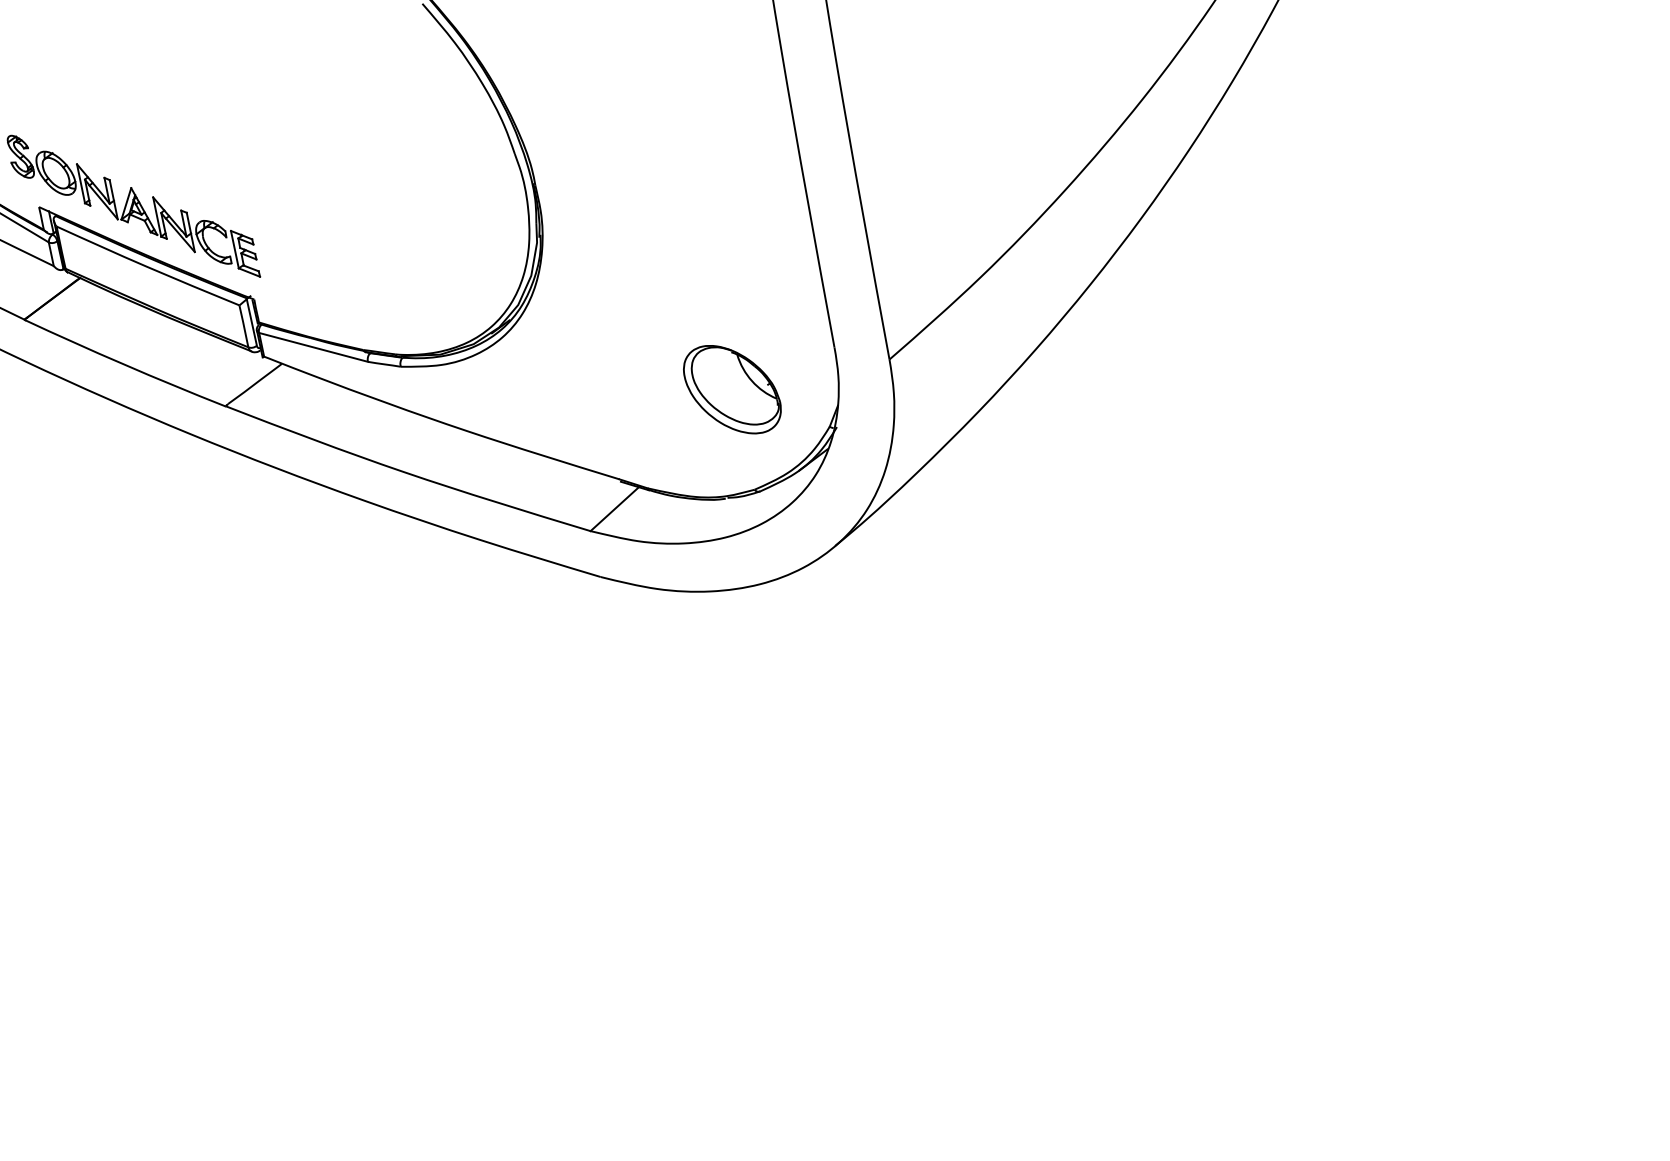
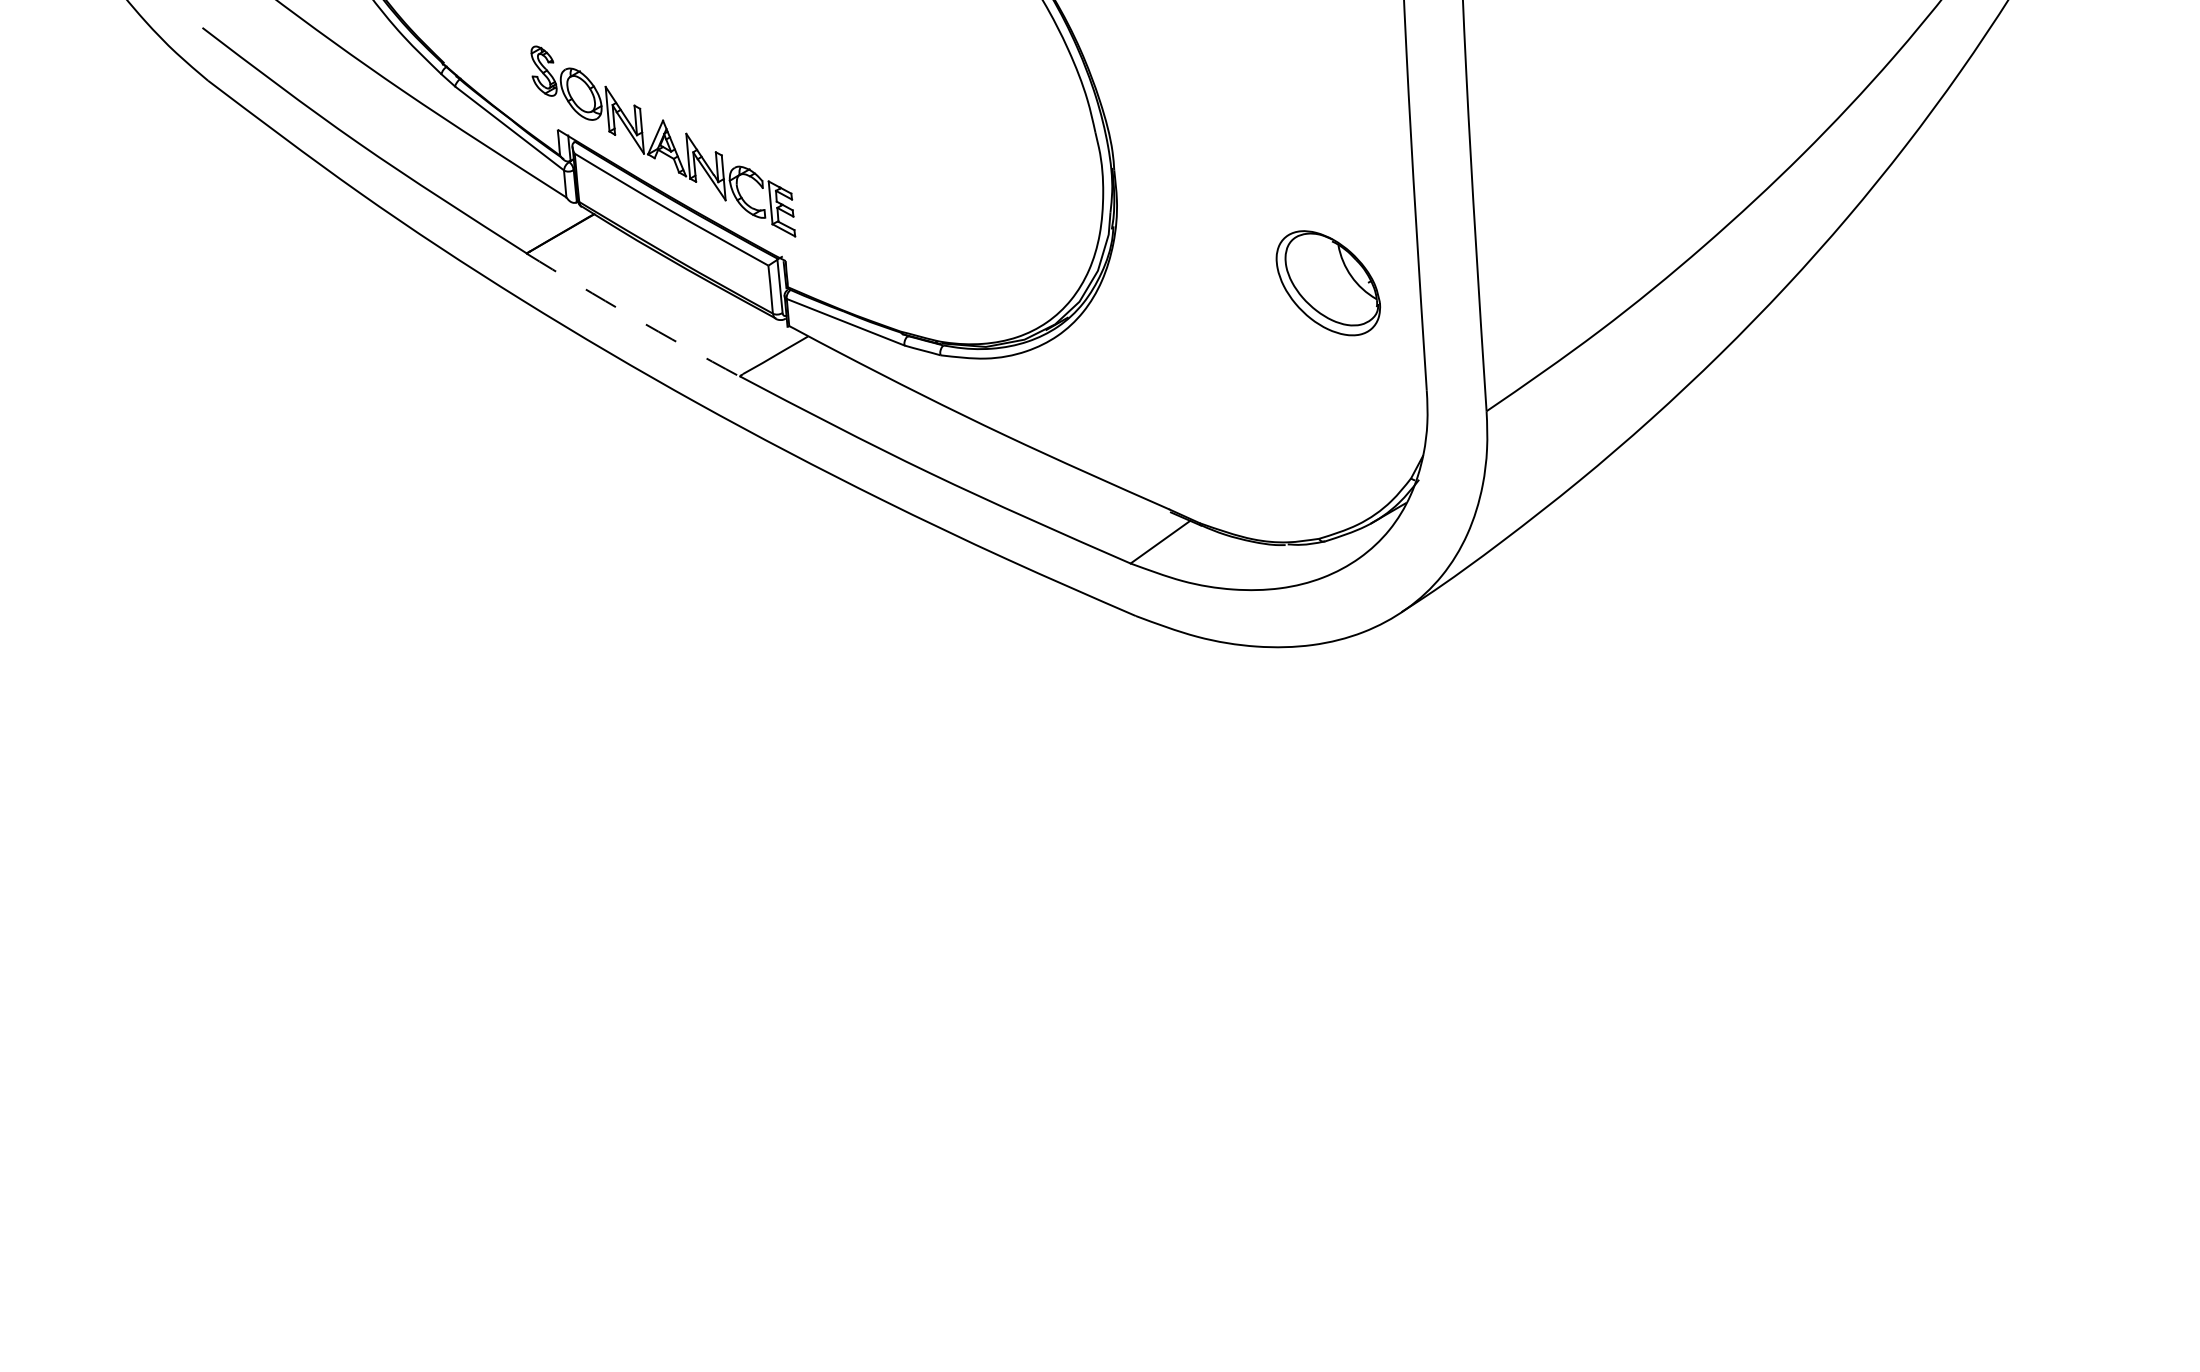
arc: (123, 364) -> (631, 316), solid -> dashed
part: (732, 389) -> (1328, 283), moved

